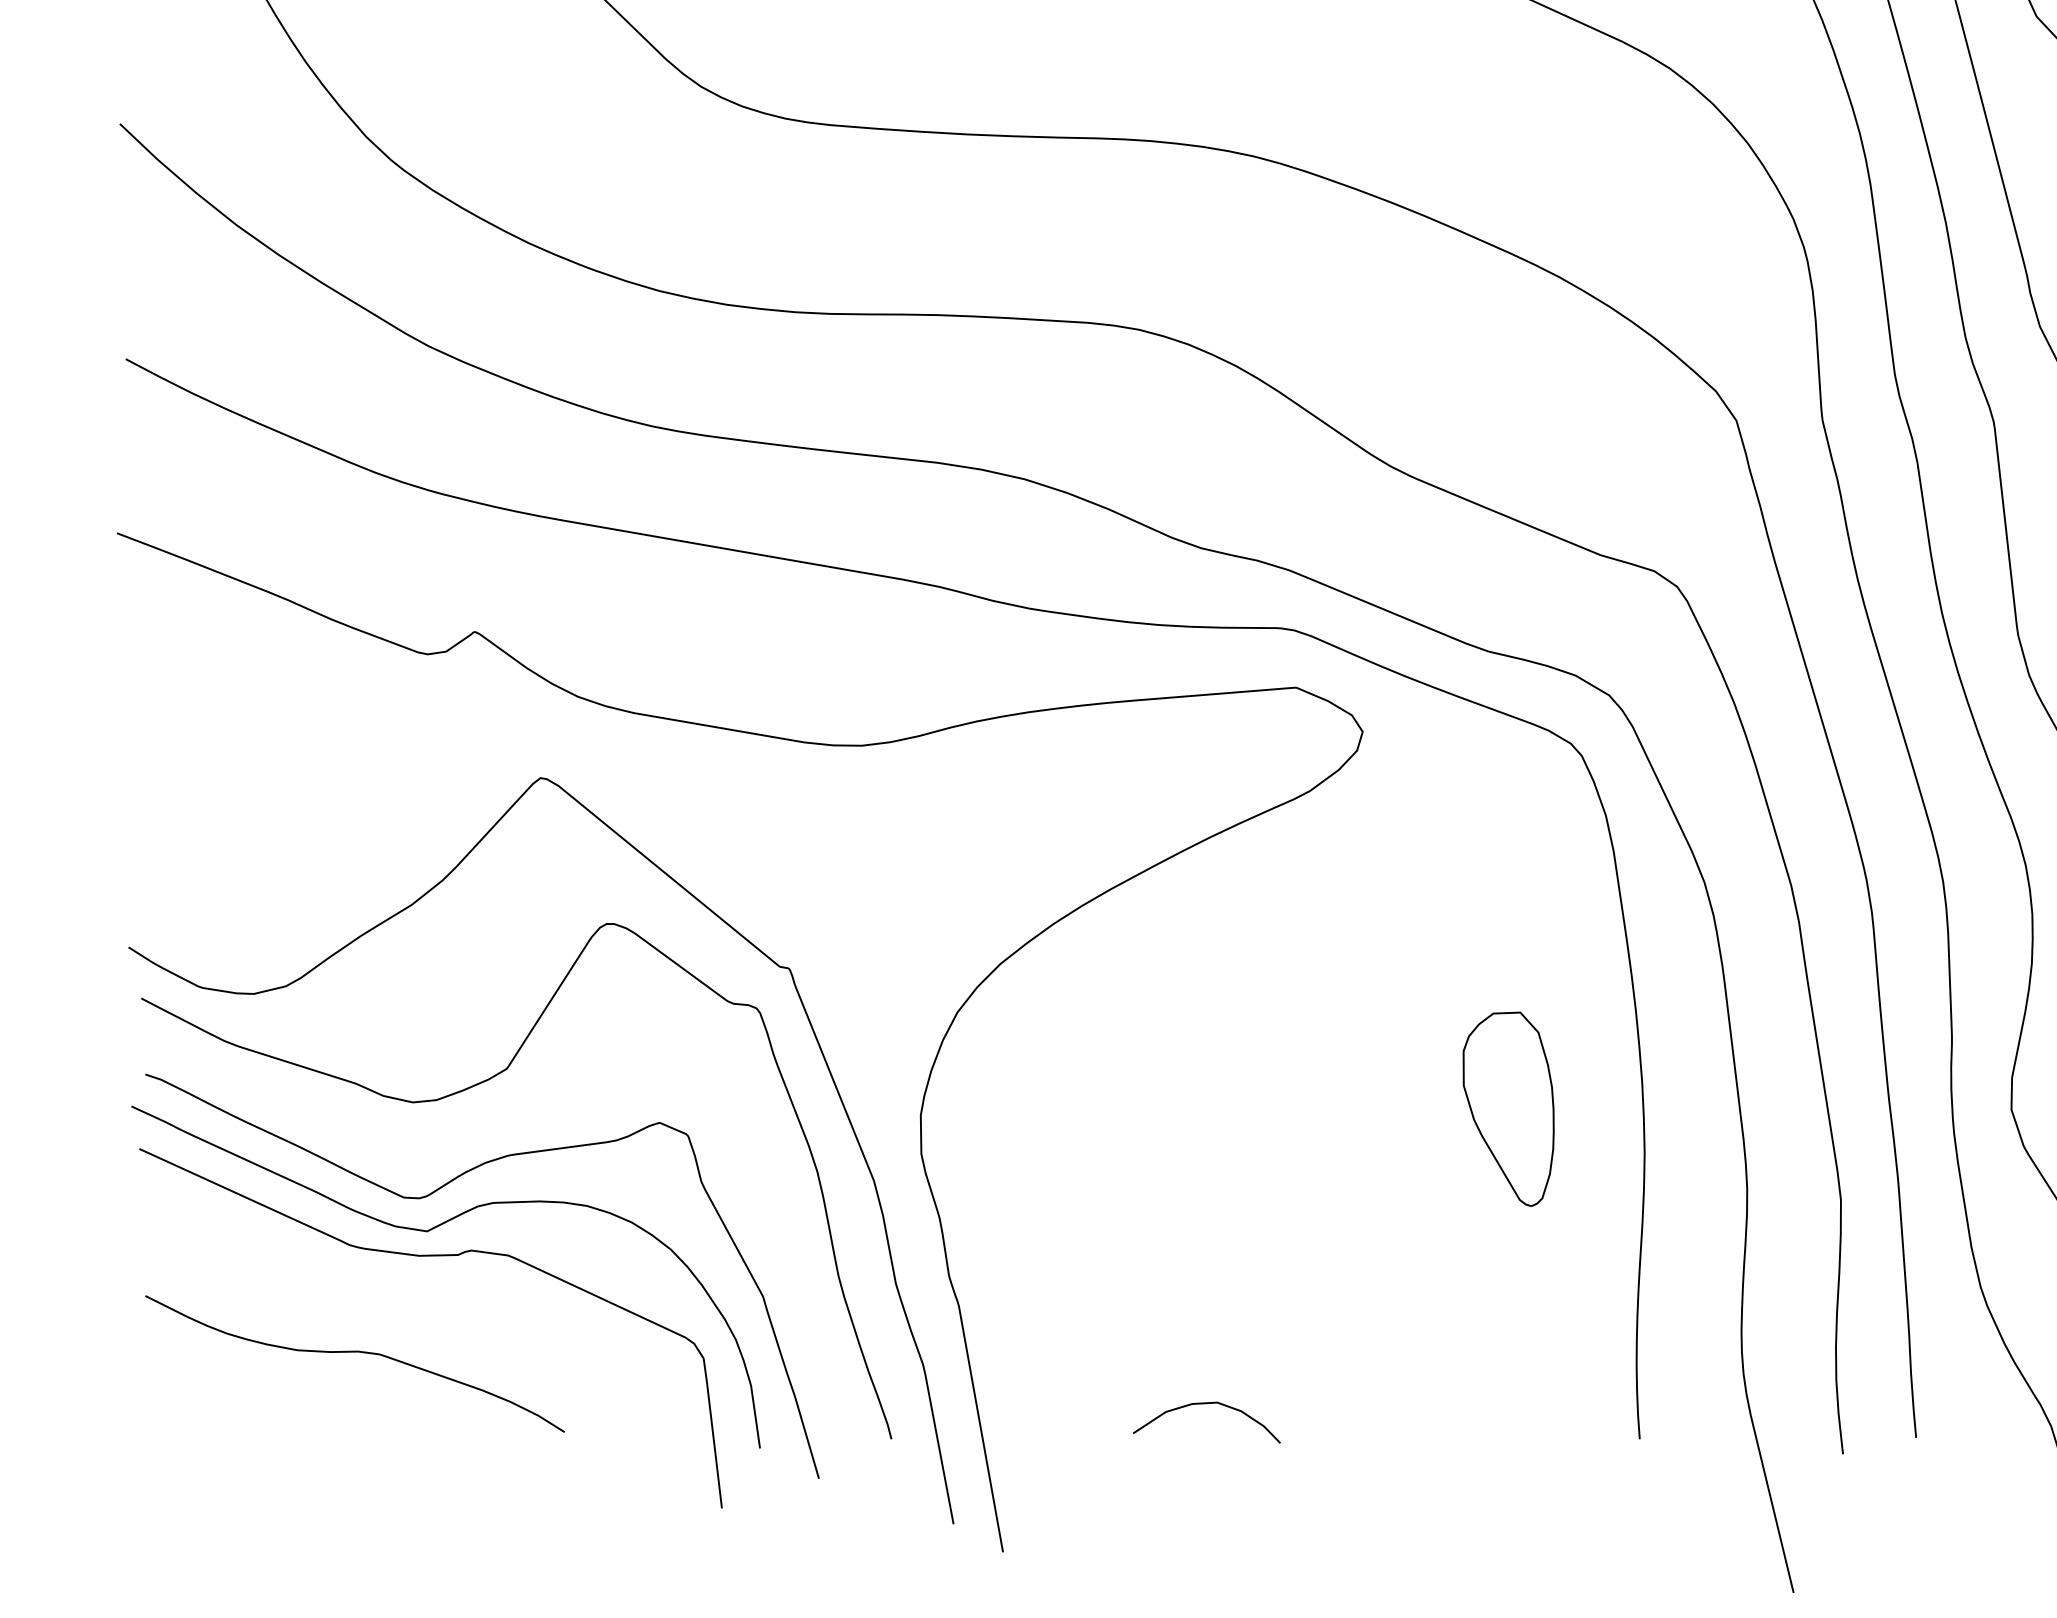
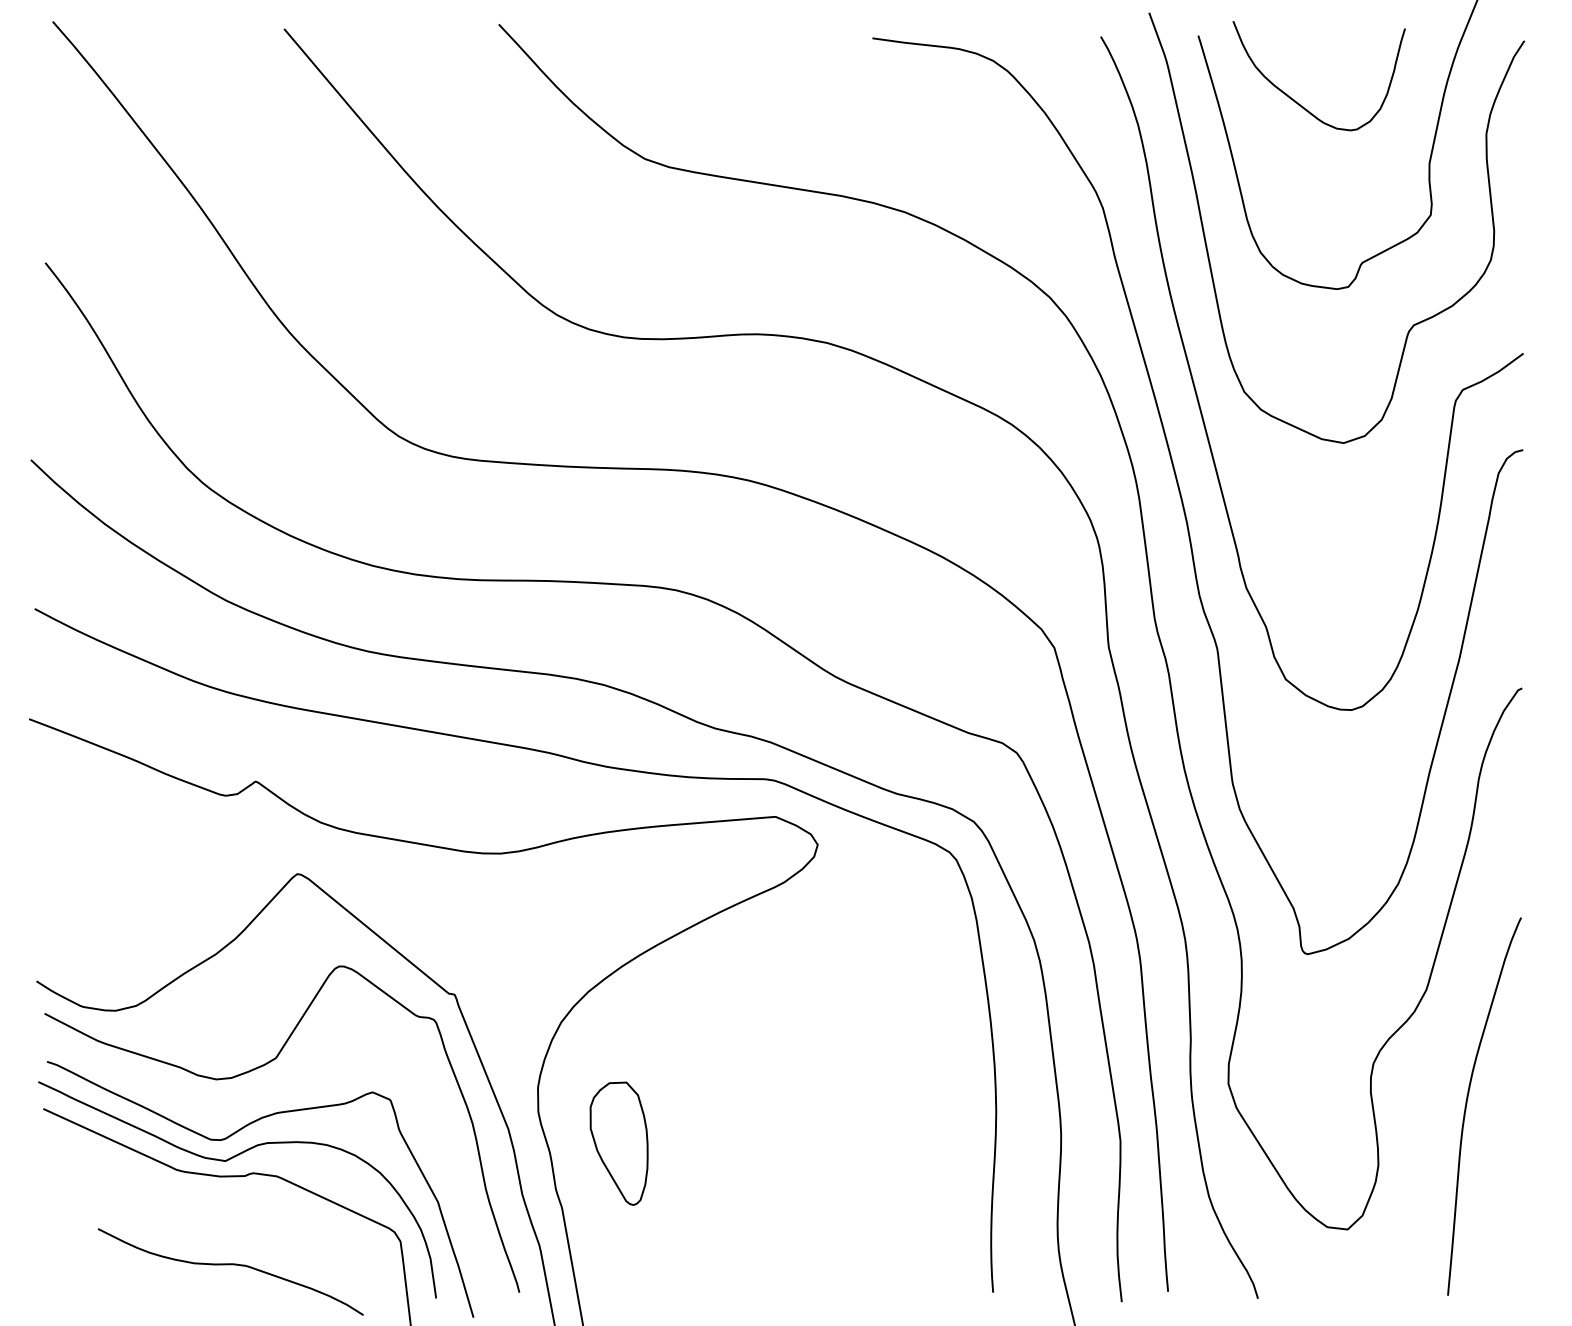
part: (1507, 1108) -> (618, 1143), moved
curve: (354, 1353) -> (230, 1265), moved
curve: (1207, 1404) -> (719, 1270), removed

